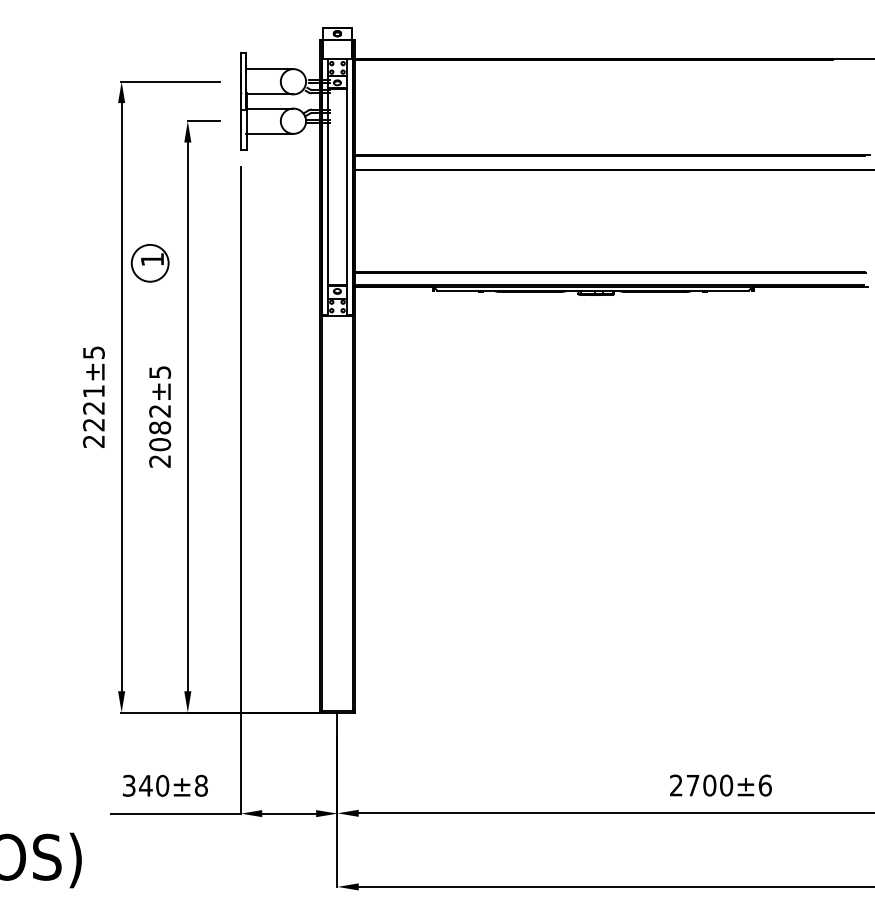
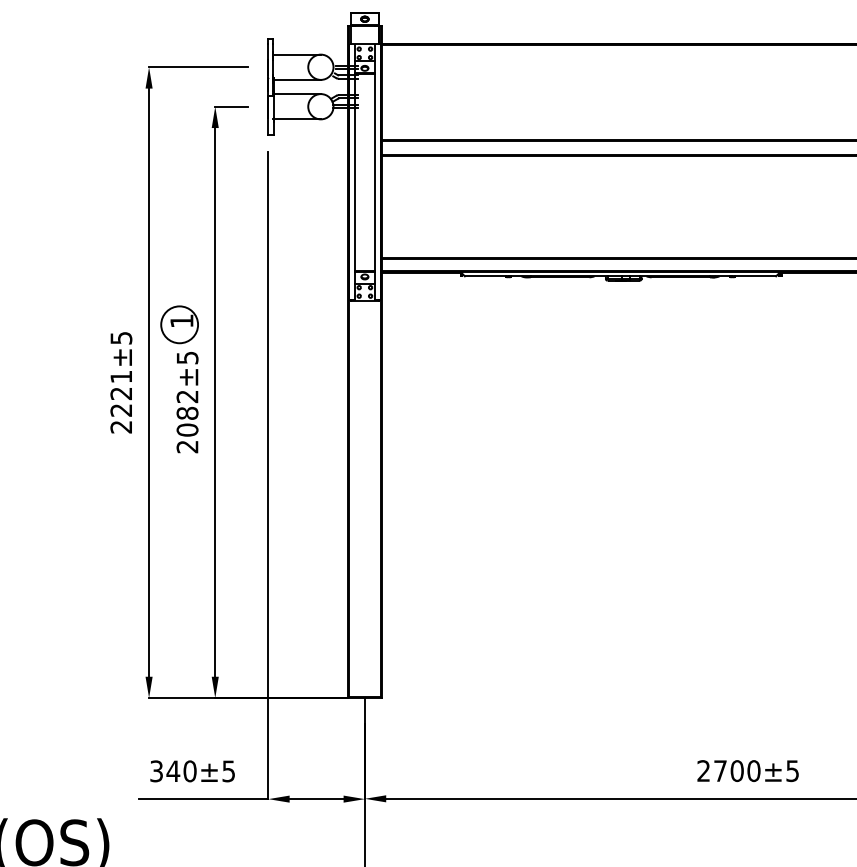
part: (149, 263) -> (178, 325), moved
text: (200, 785) -> (227, 771), 340±8 -> 340±5
text: (764, 785) -> (791, 771), 2700±6 -> 2700±5

